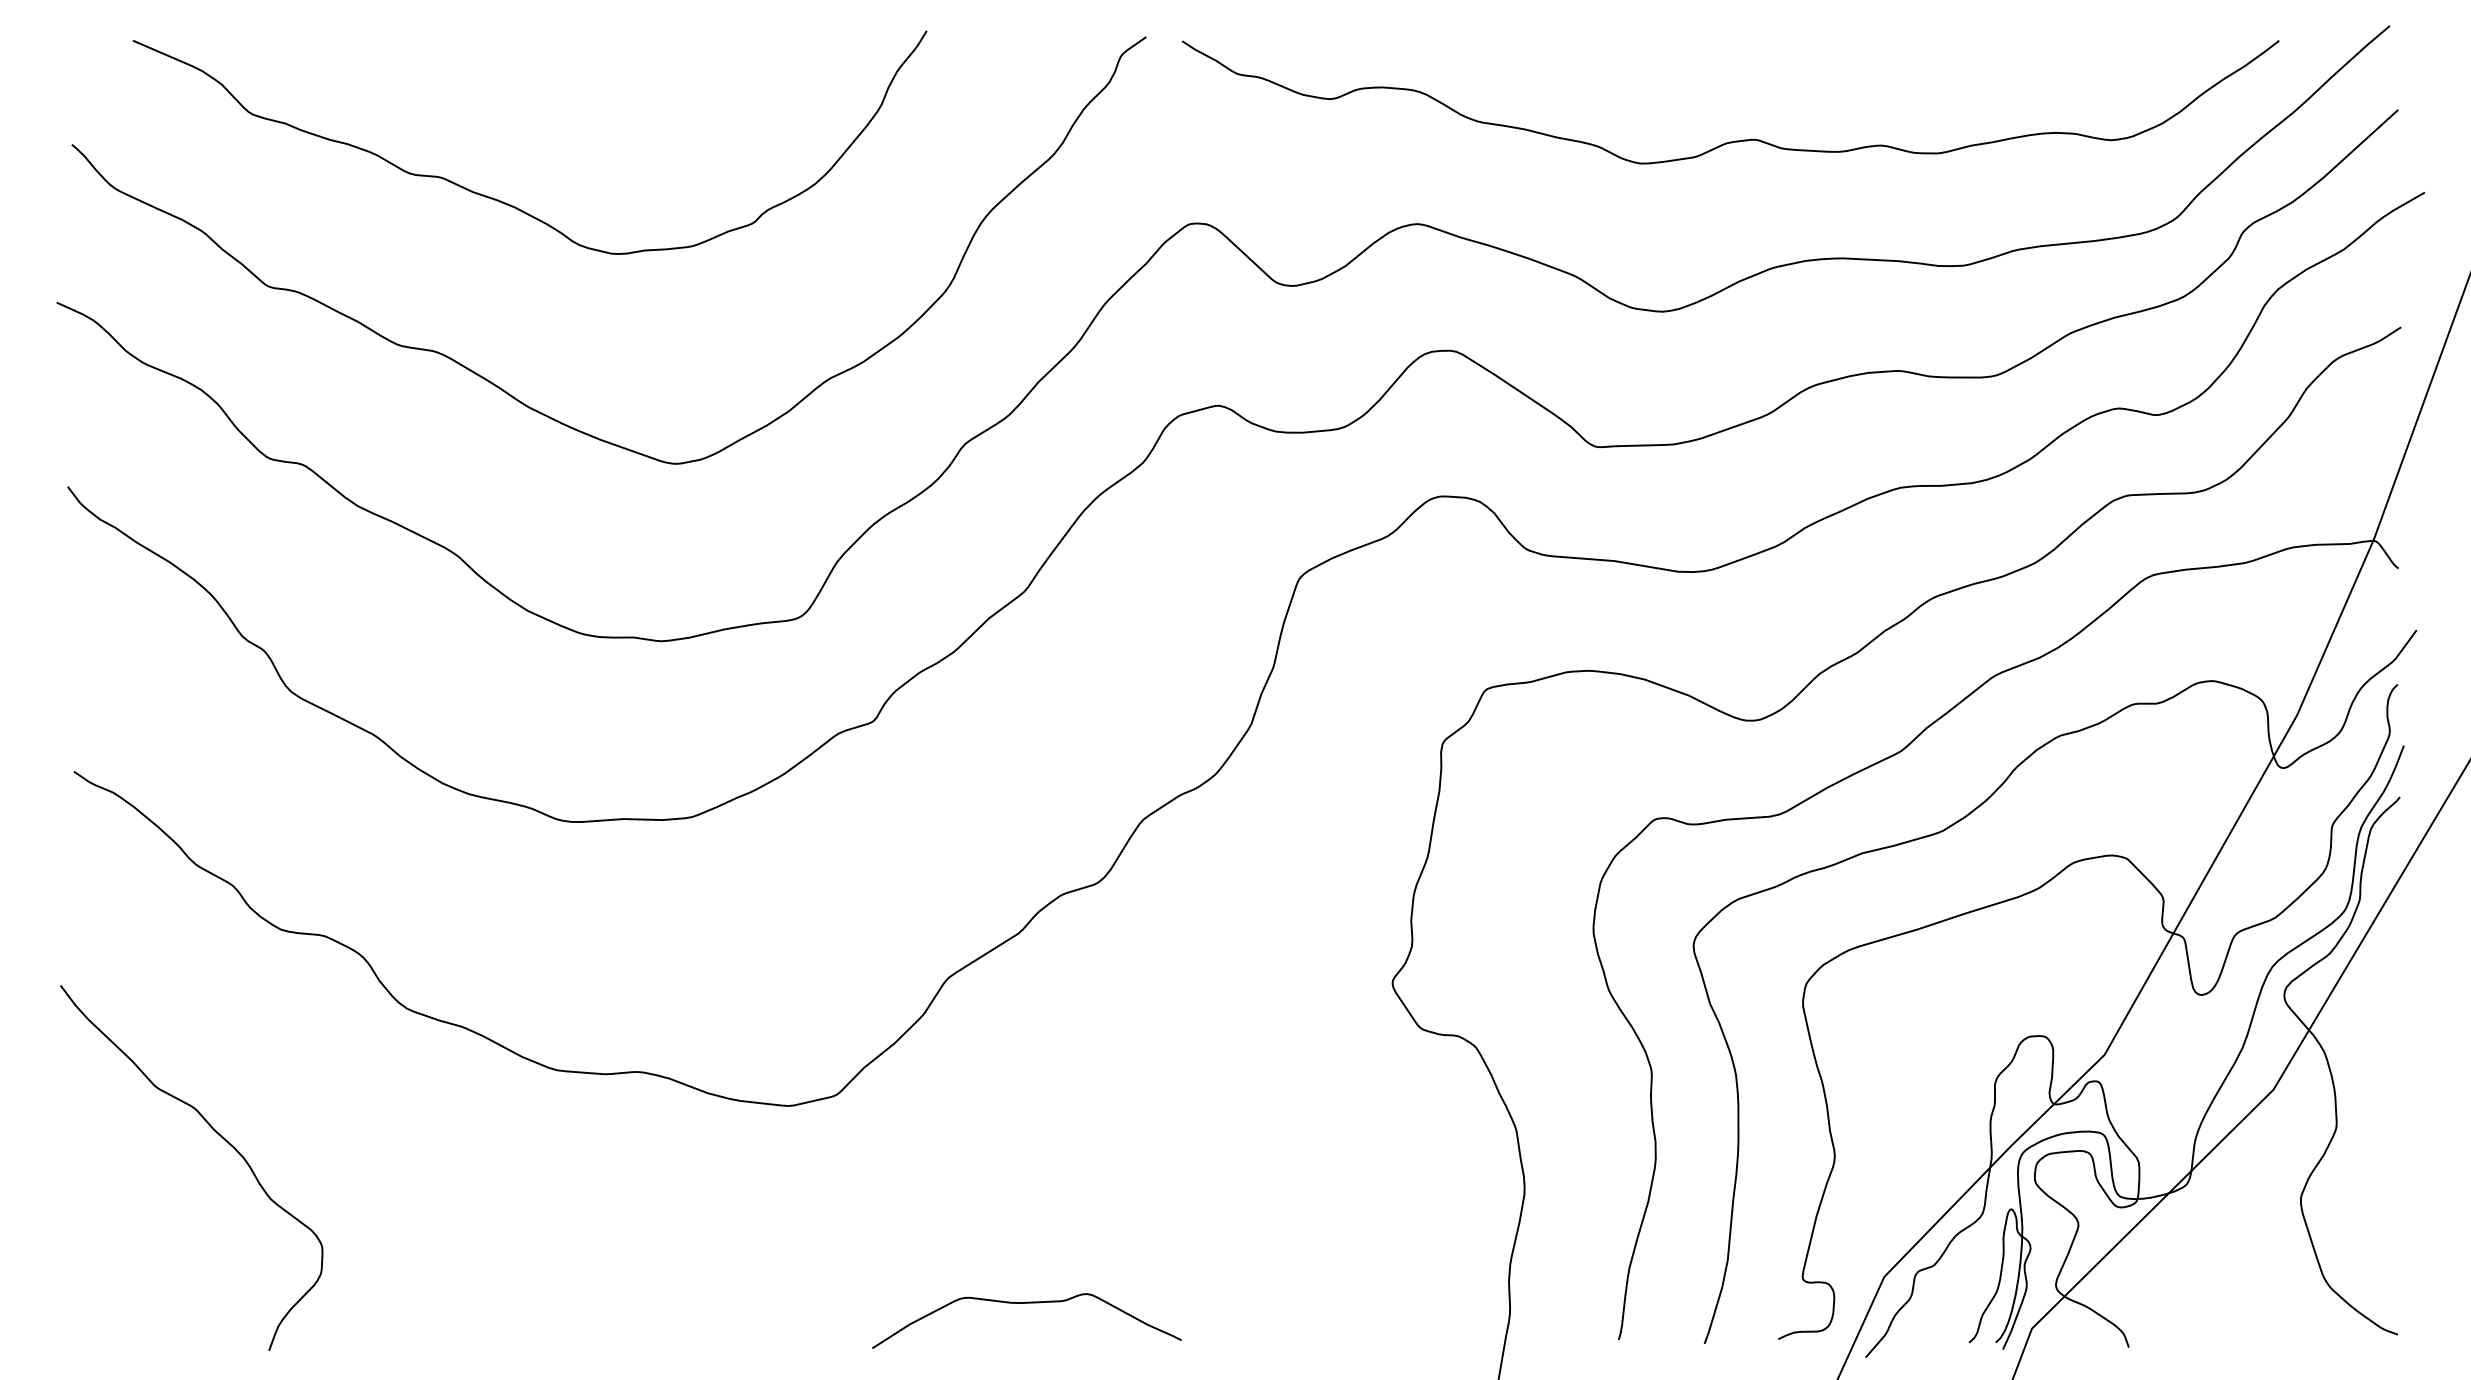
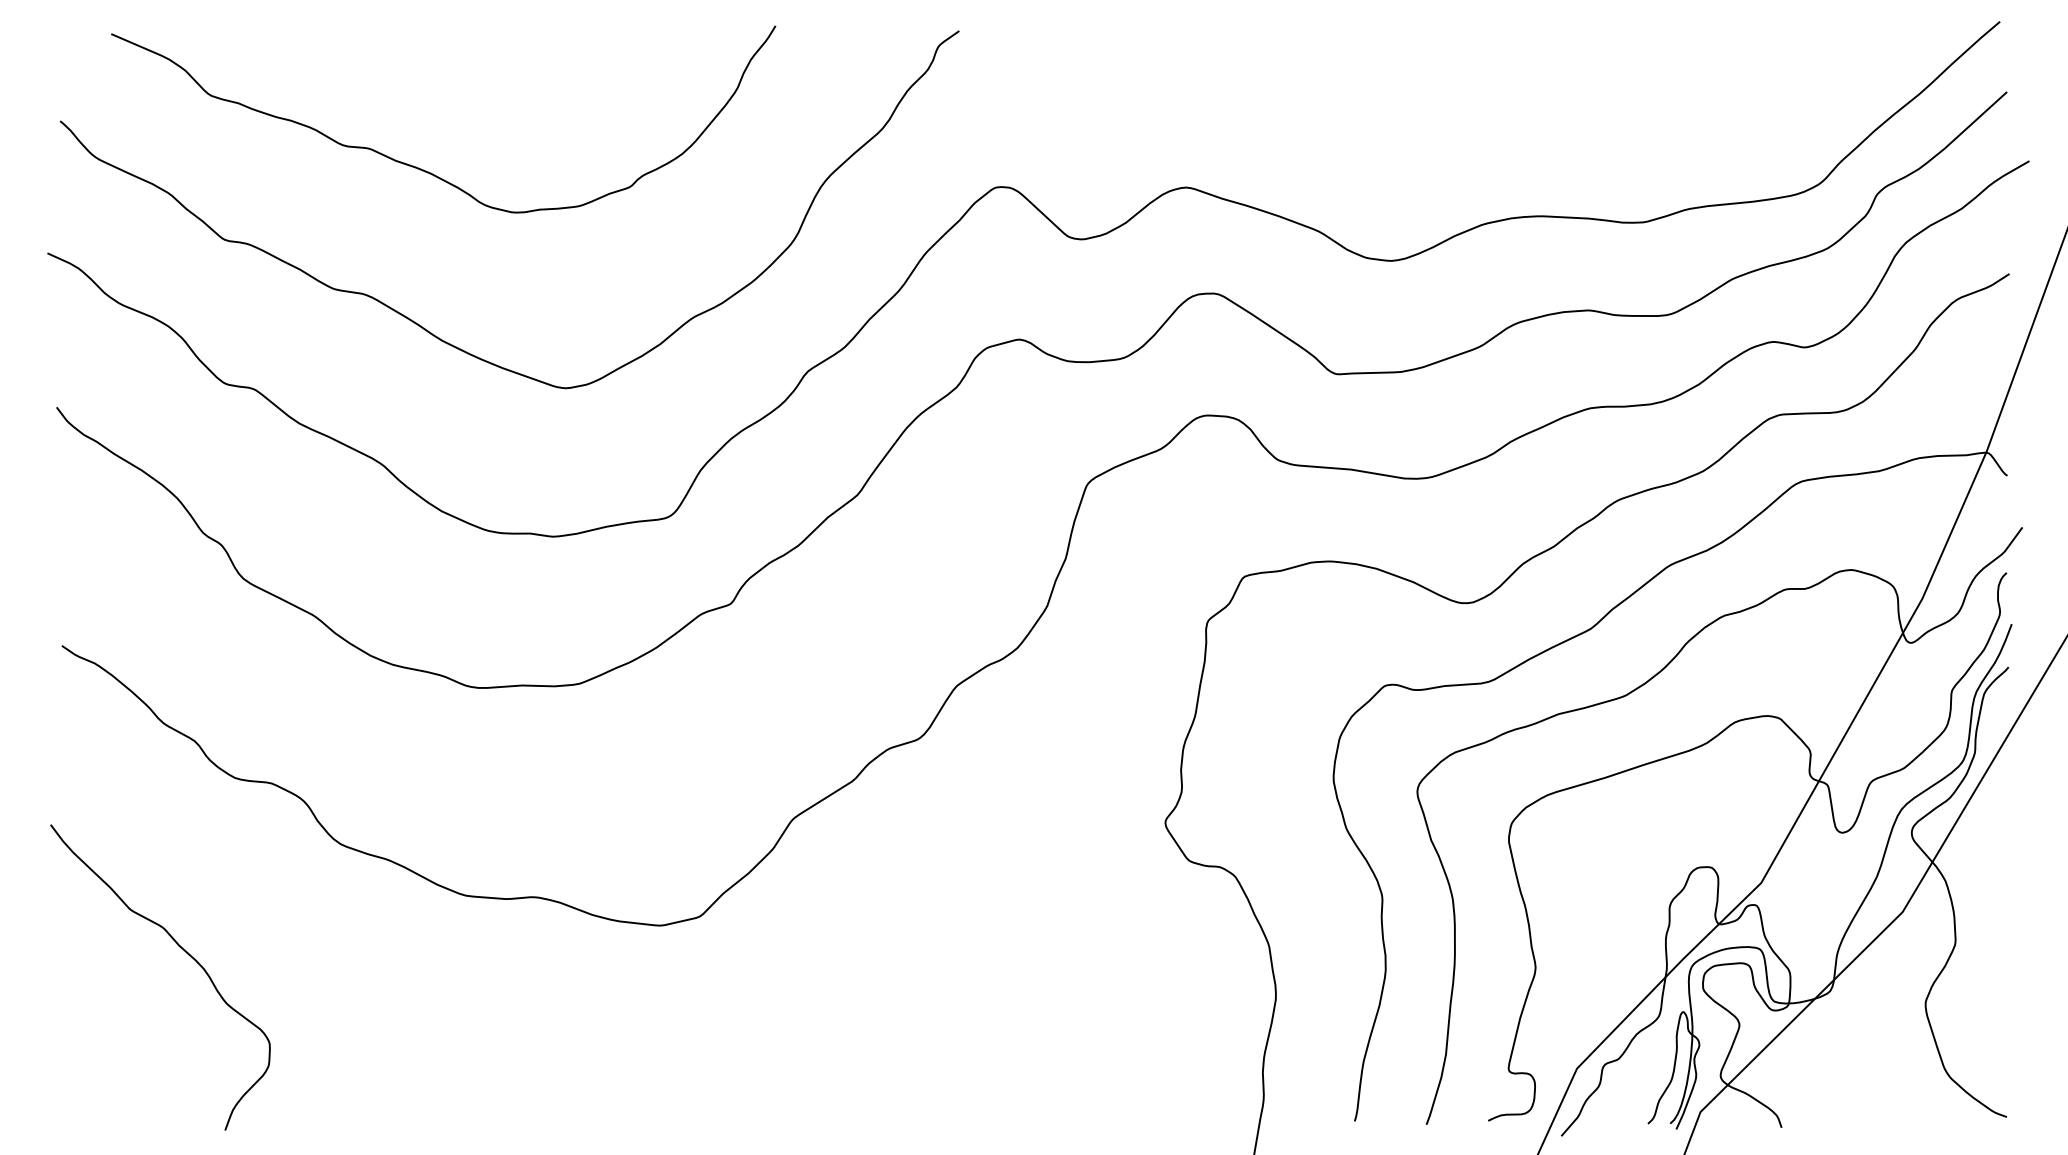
curve: (1734, 140) -> (1451, 117), removed
curve: (1026, 1303) -> (859, 1090), removed

